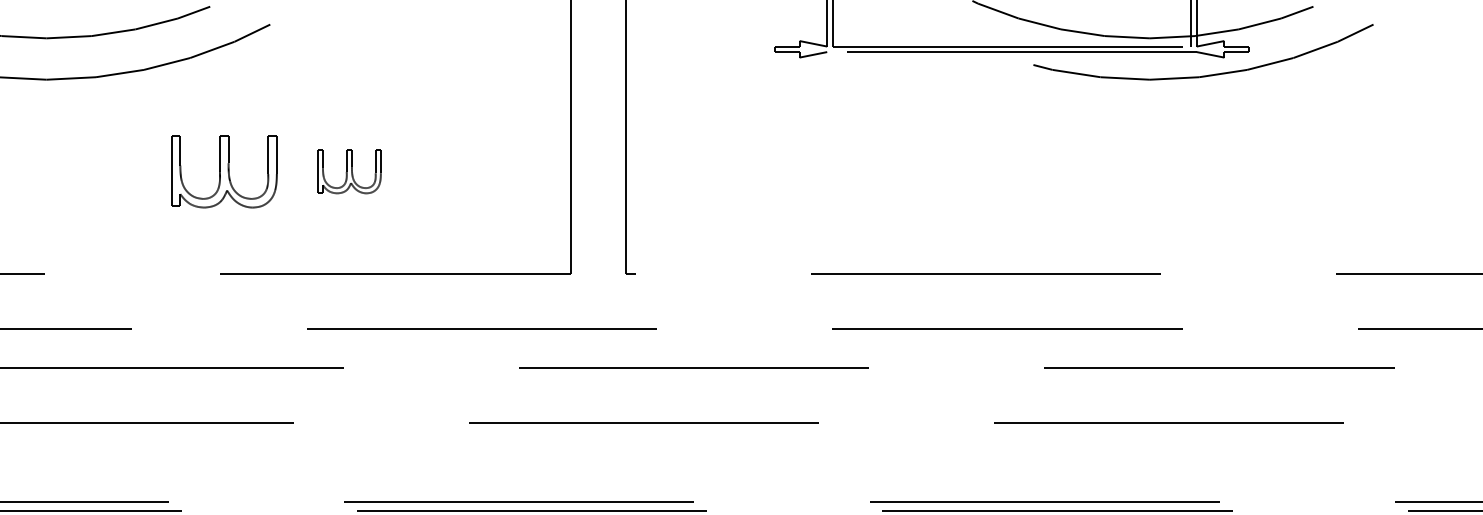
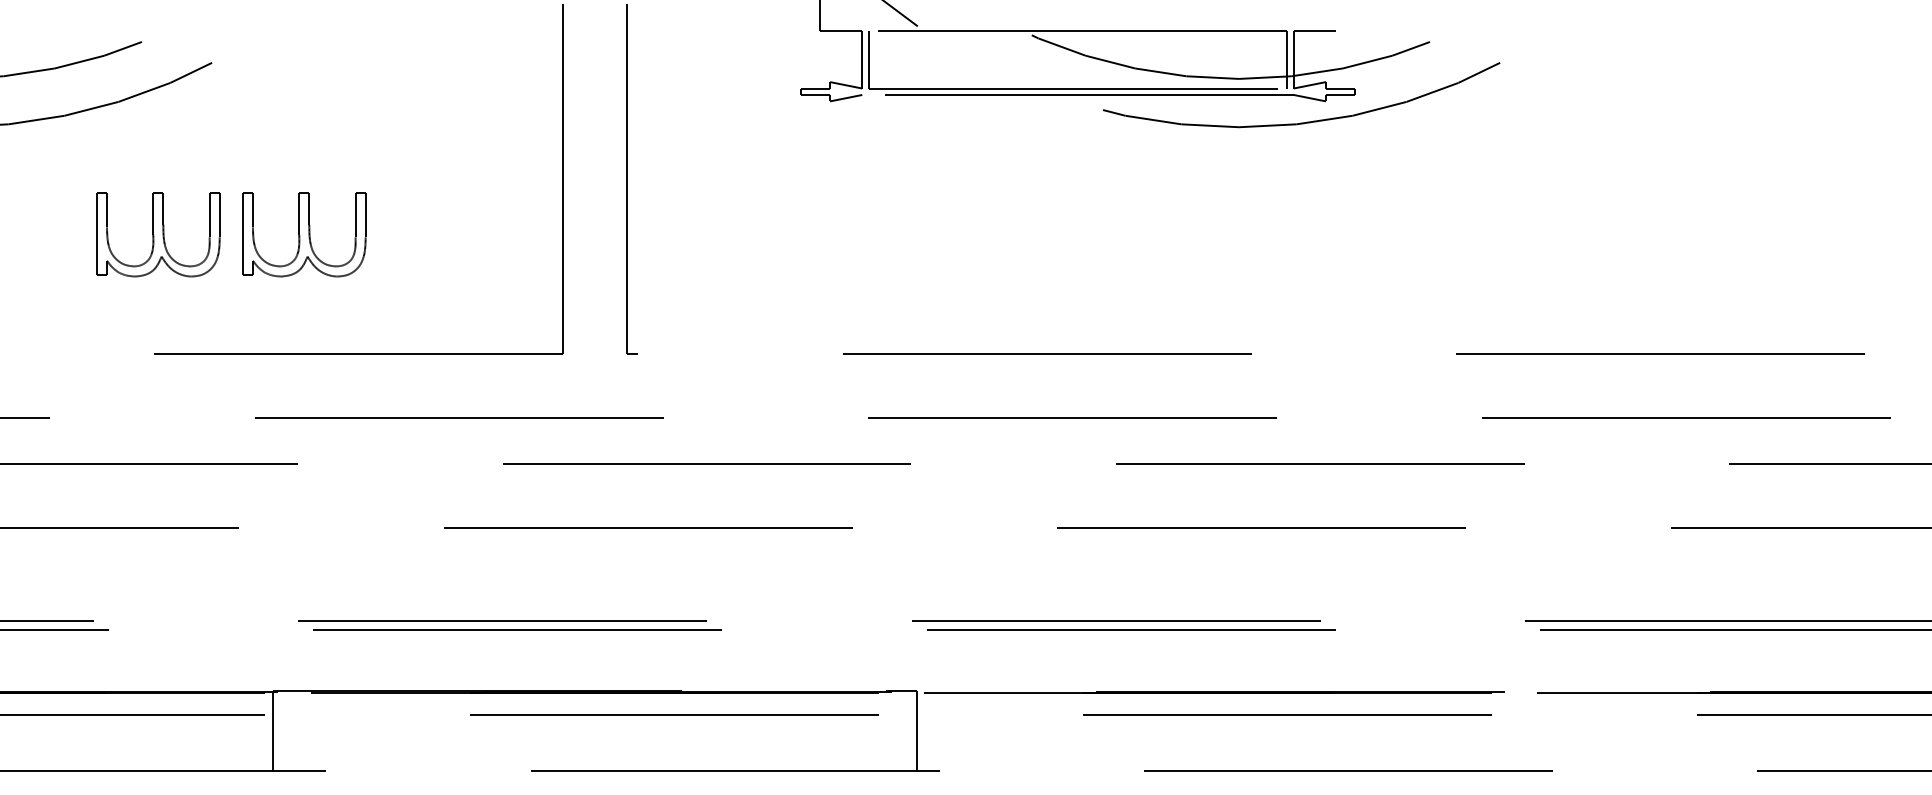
part: (349, 171) -> (304, 234), size x1.67

